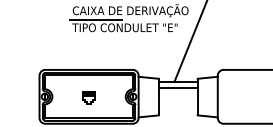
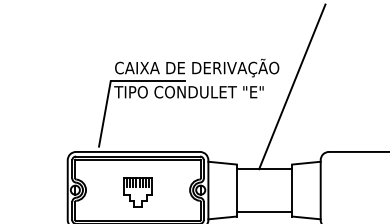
line: (65, 42) -> (104, 113), added
line: (178, 87) -> (264, 211), moved
part: (88, 98) -> (137, 192), size x1.67

